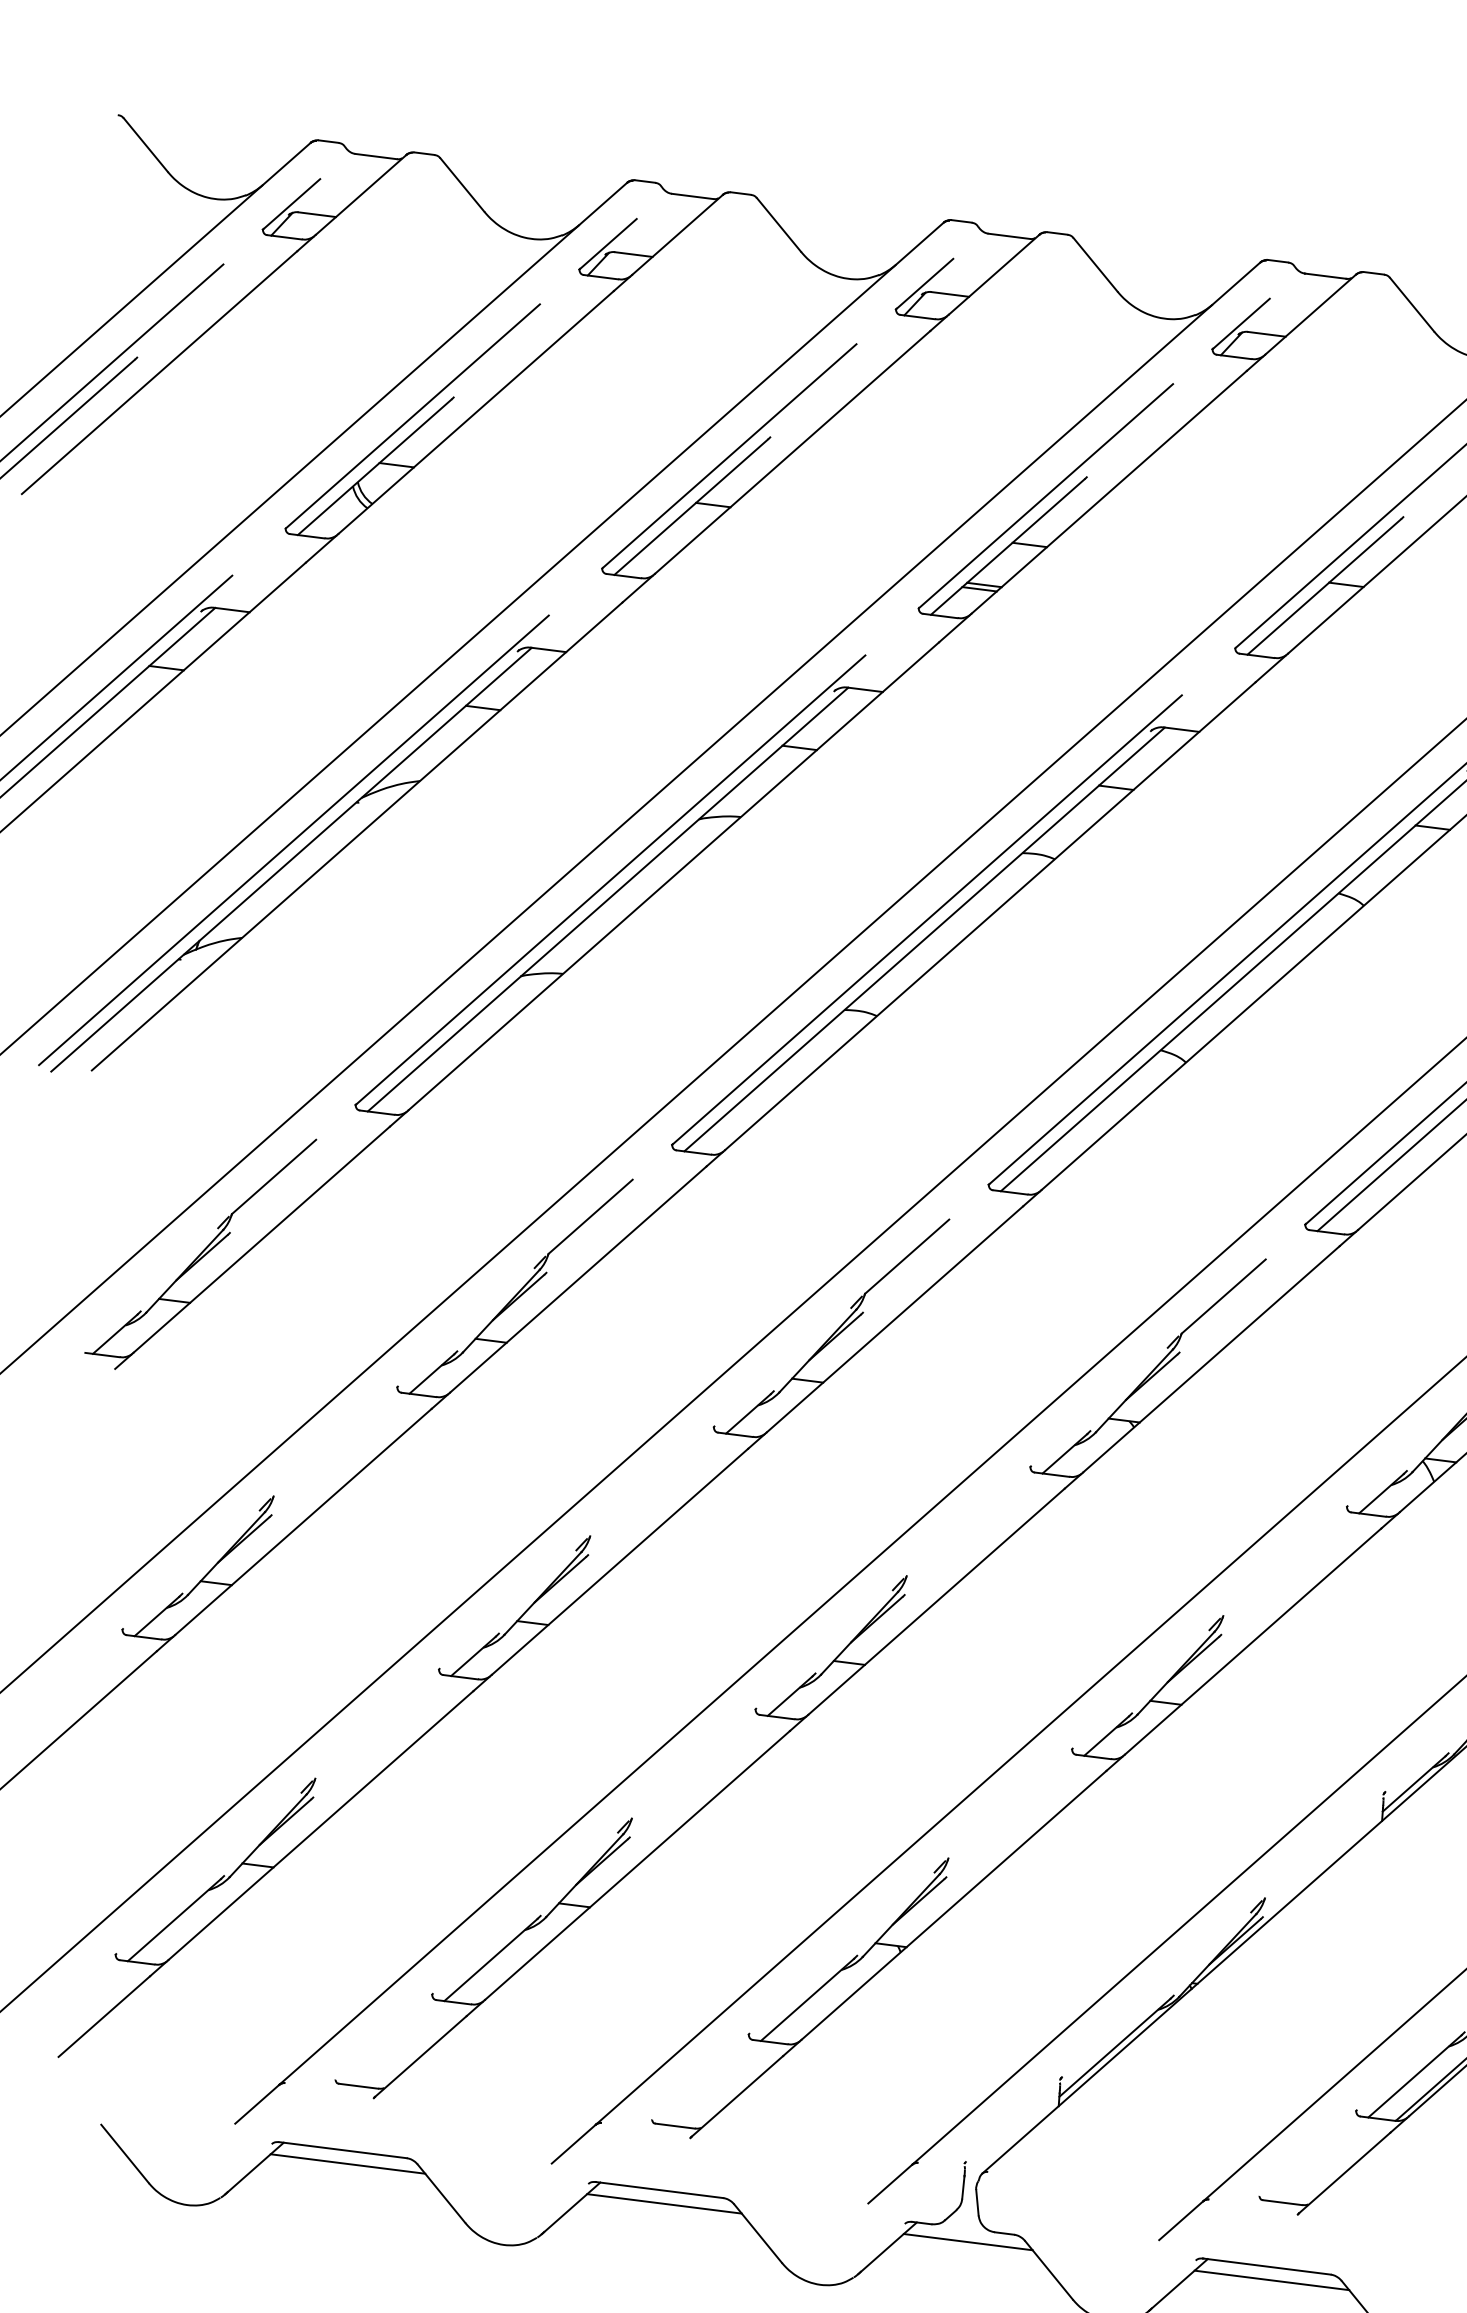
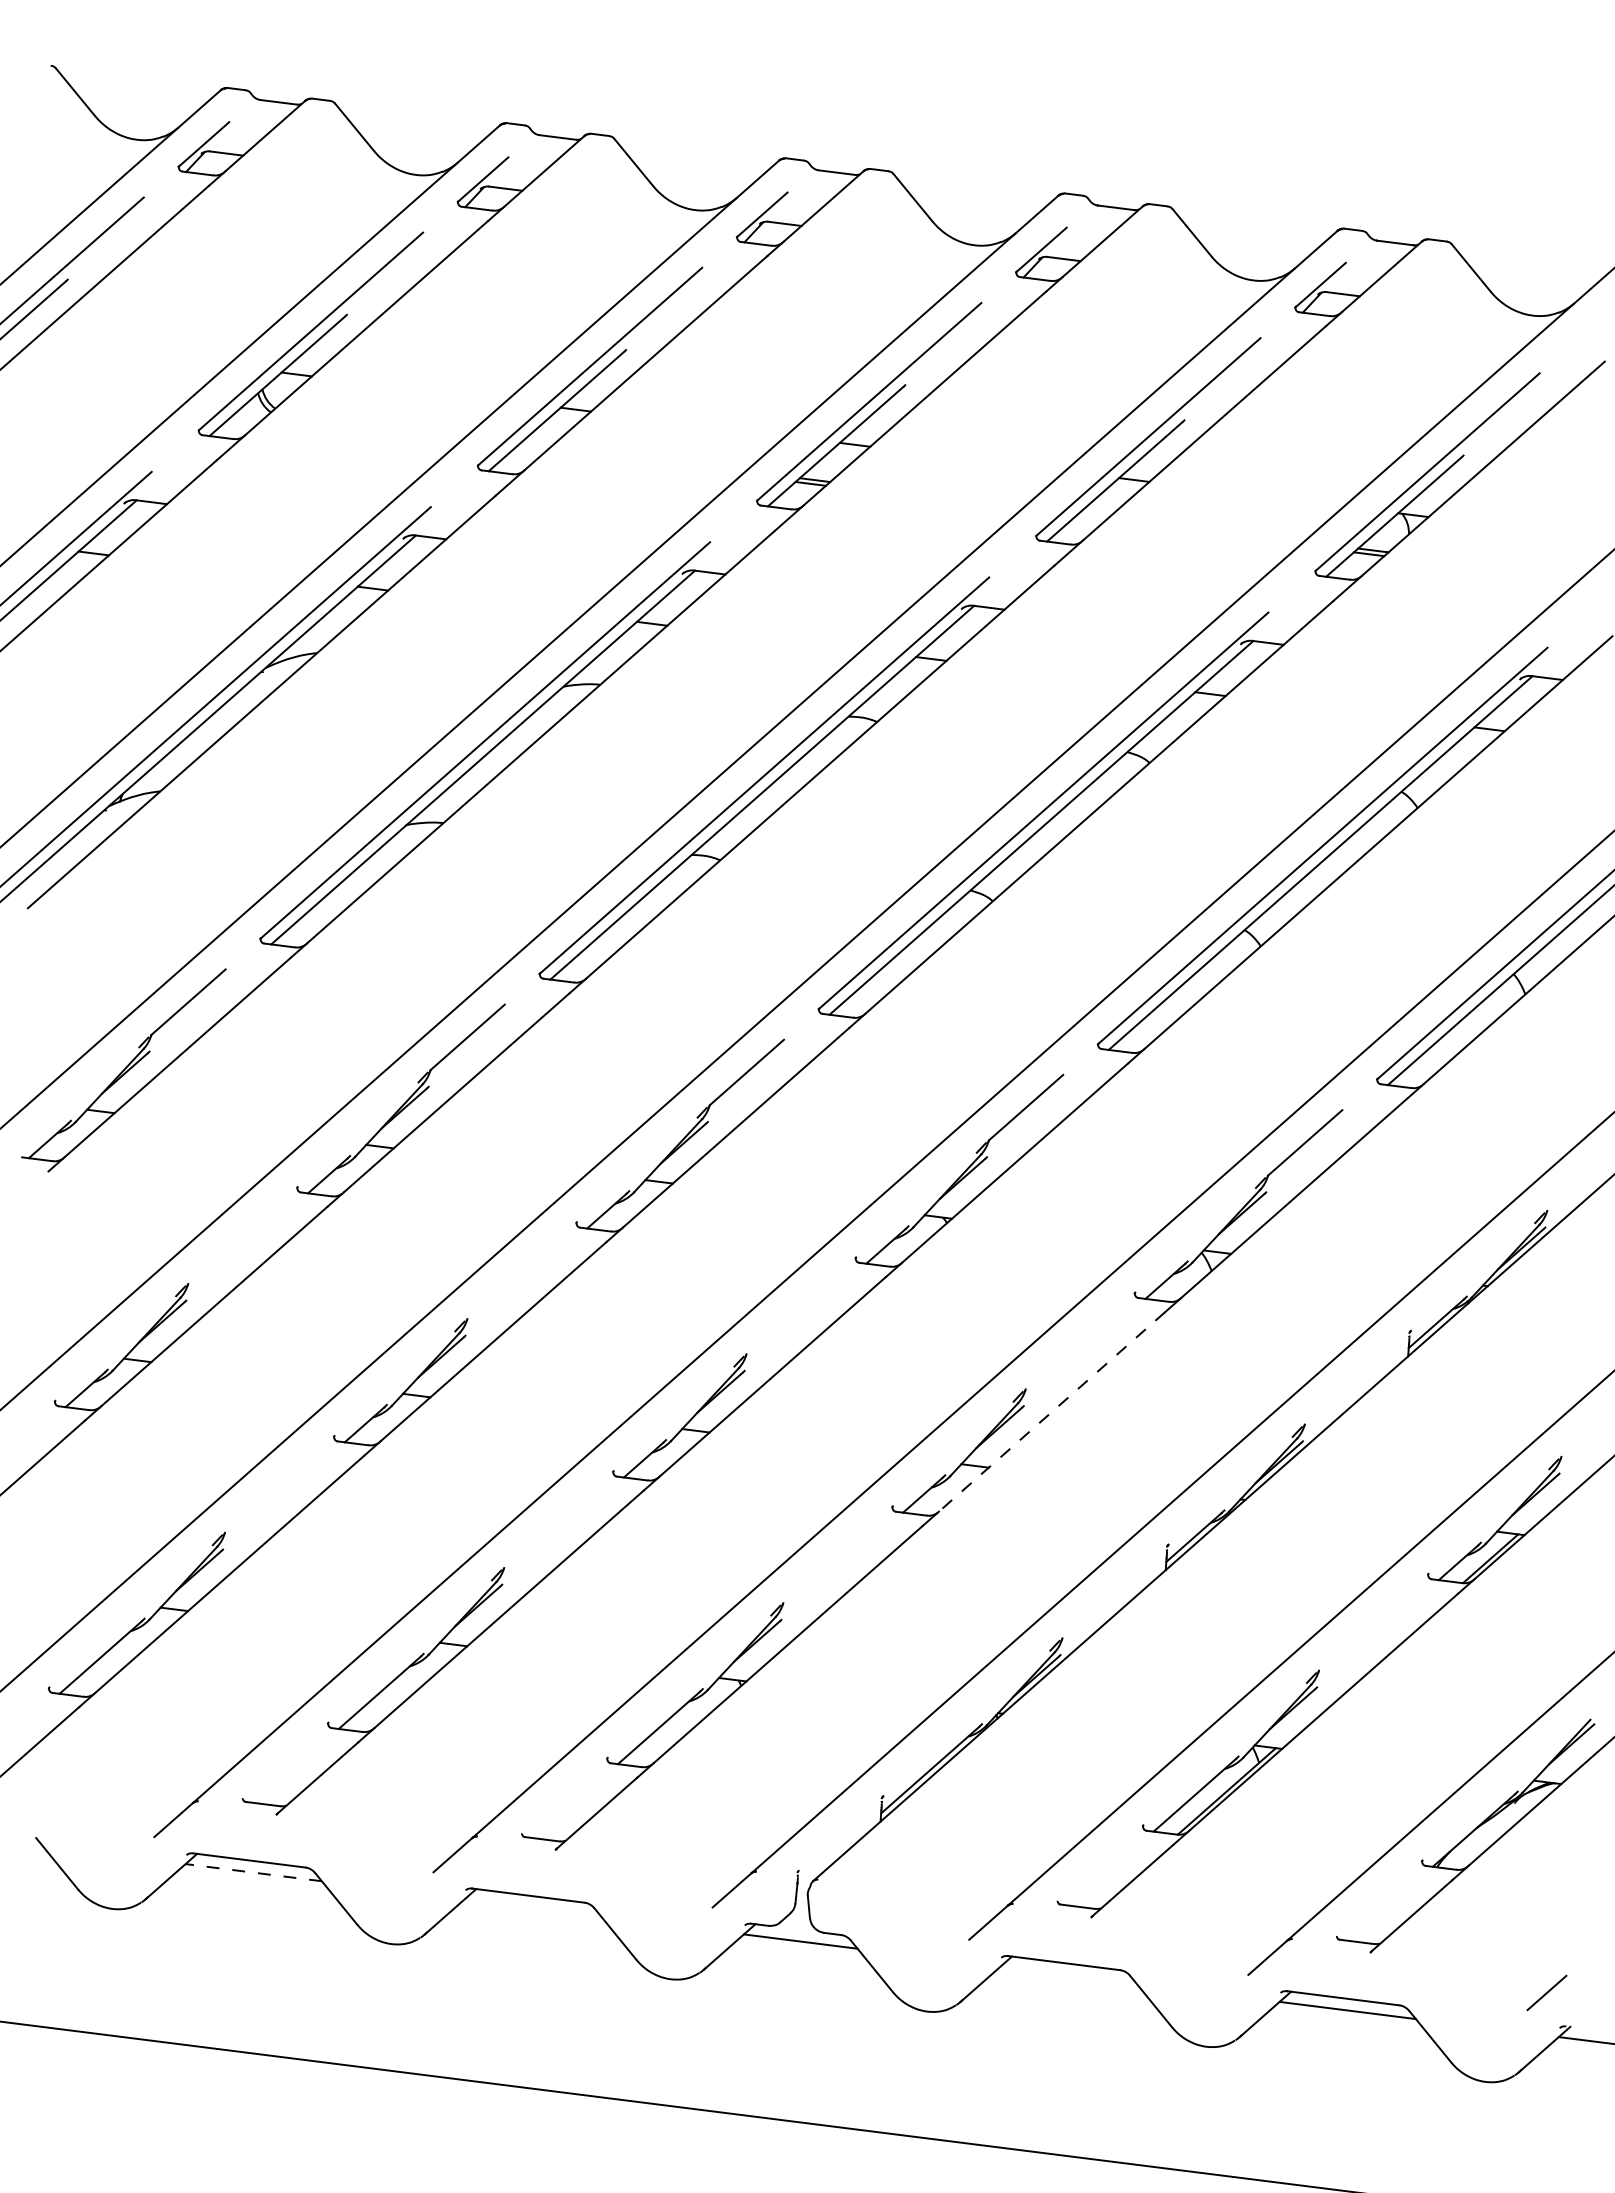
line: (1253, 1641) -> (1052, 1411), solid -> dashed
line: (347, 2163) -> (253, 1872), solid -> dashed
line: (664, 2203) -> (532, 1907), removed
line: (1271, 2279) -> (1068, 1974), removed

